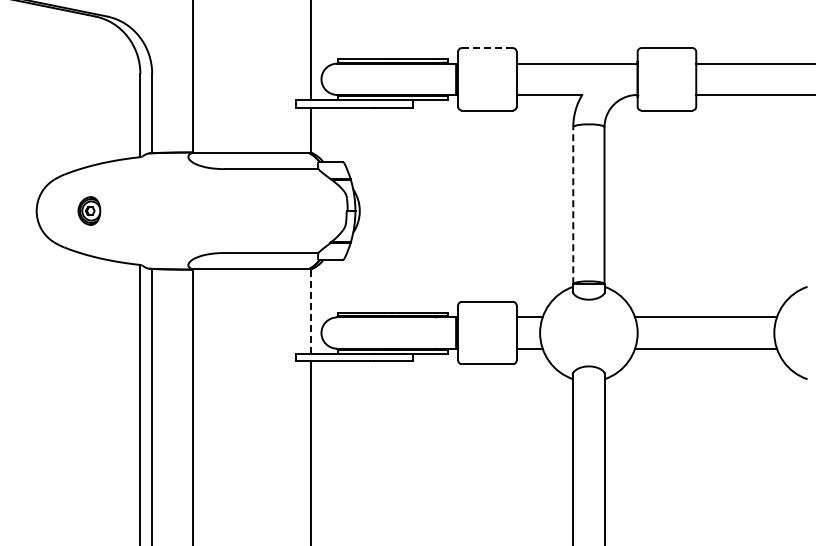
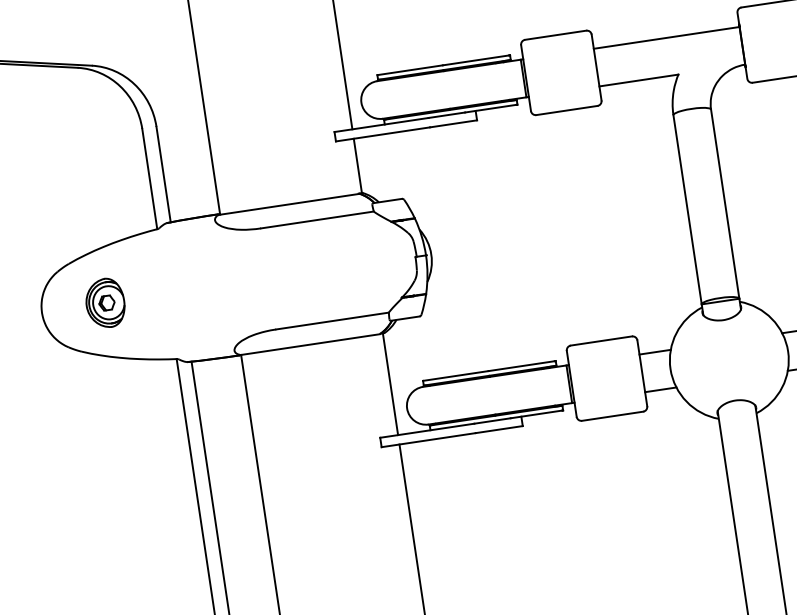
line: (487, 48) -> (555, 35), dashed -> solid
line: (573, 205) -> (687, 209), dashed -> solid
part: (89, 210) -> (105, 302), size x1.43
line: (310, 310) -> (389, 383), dashed -> solid

